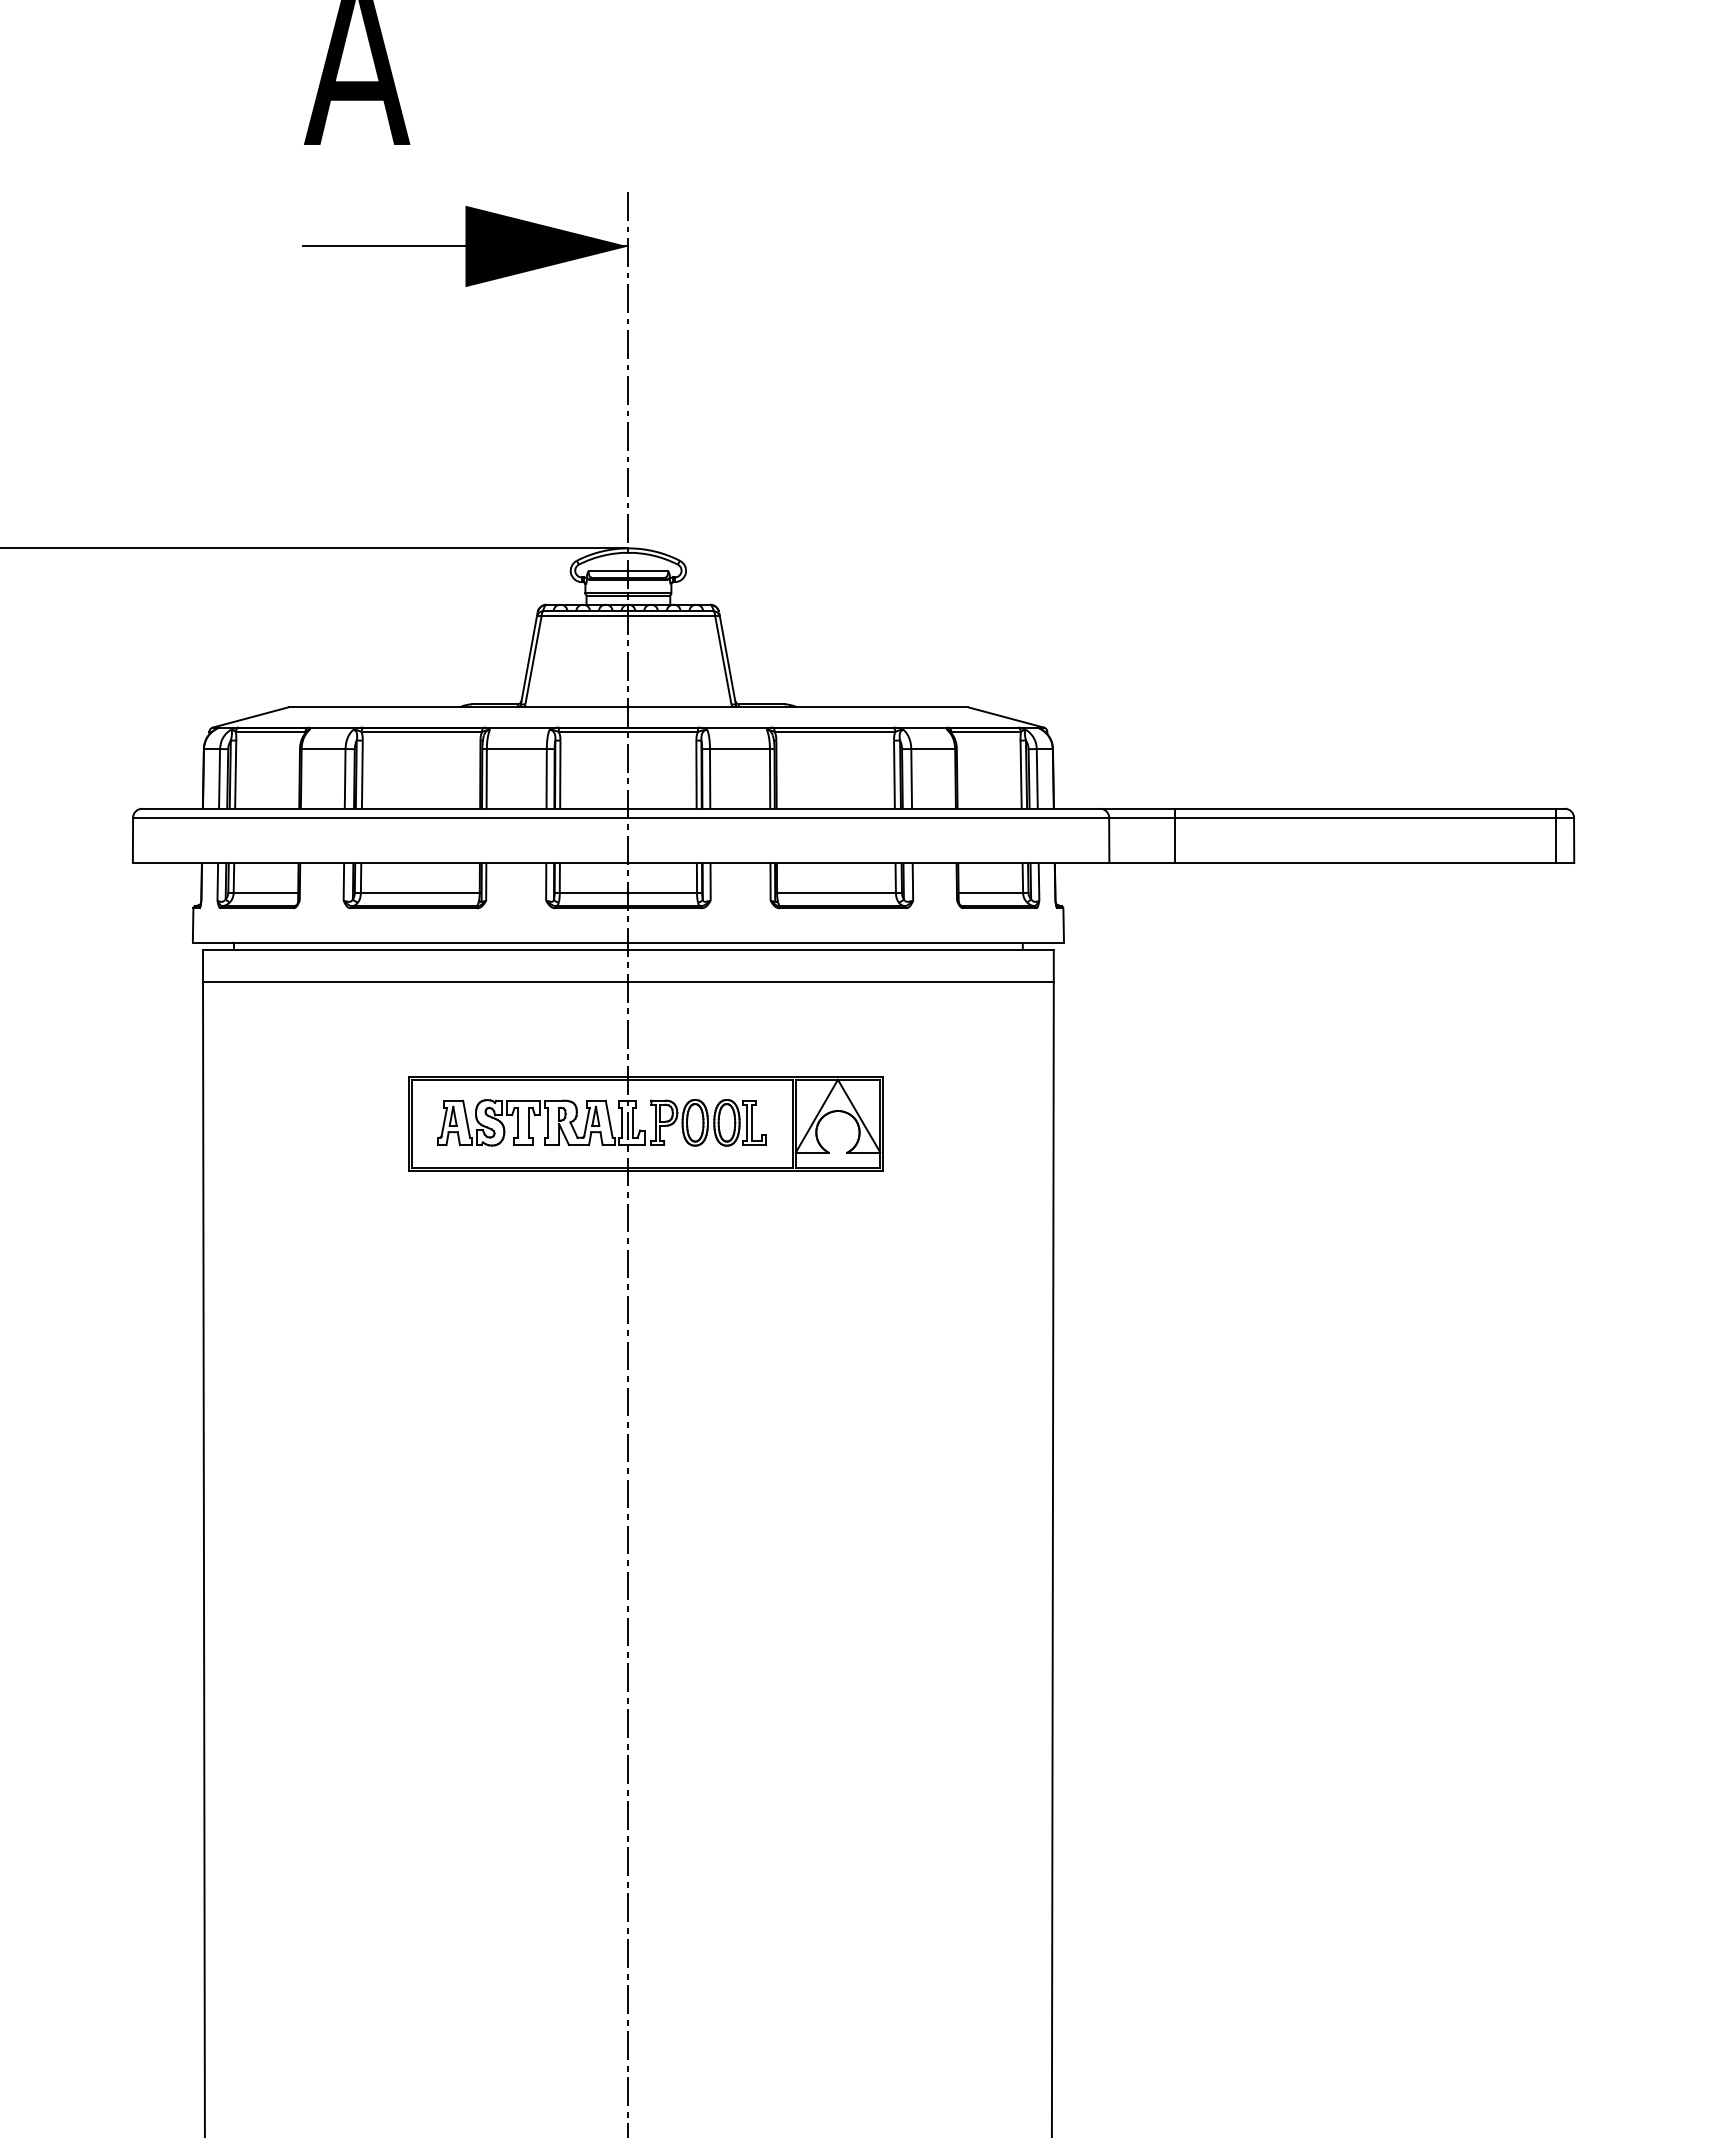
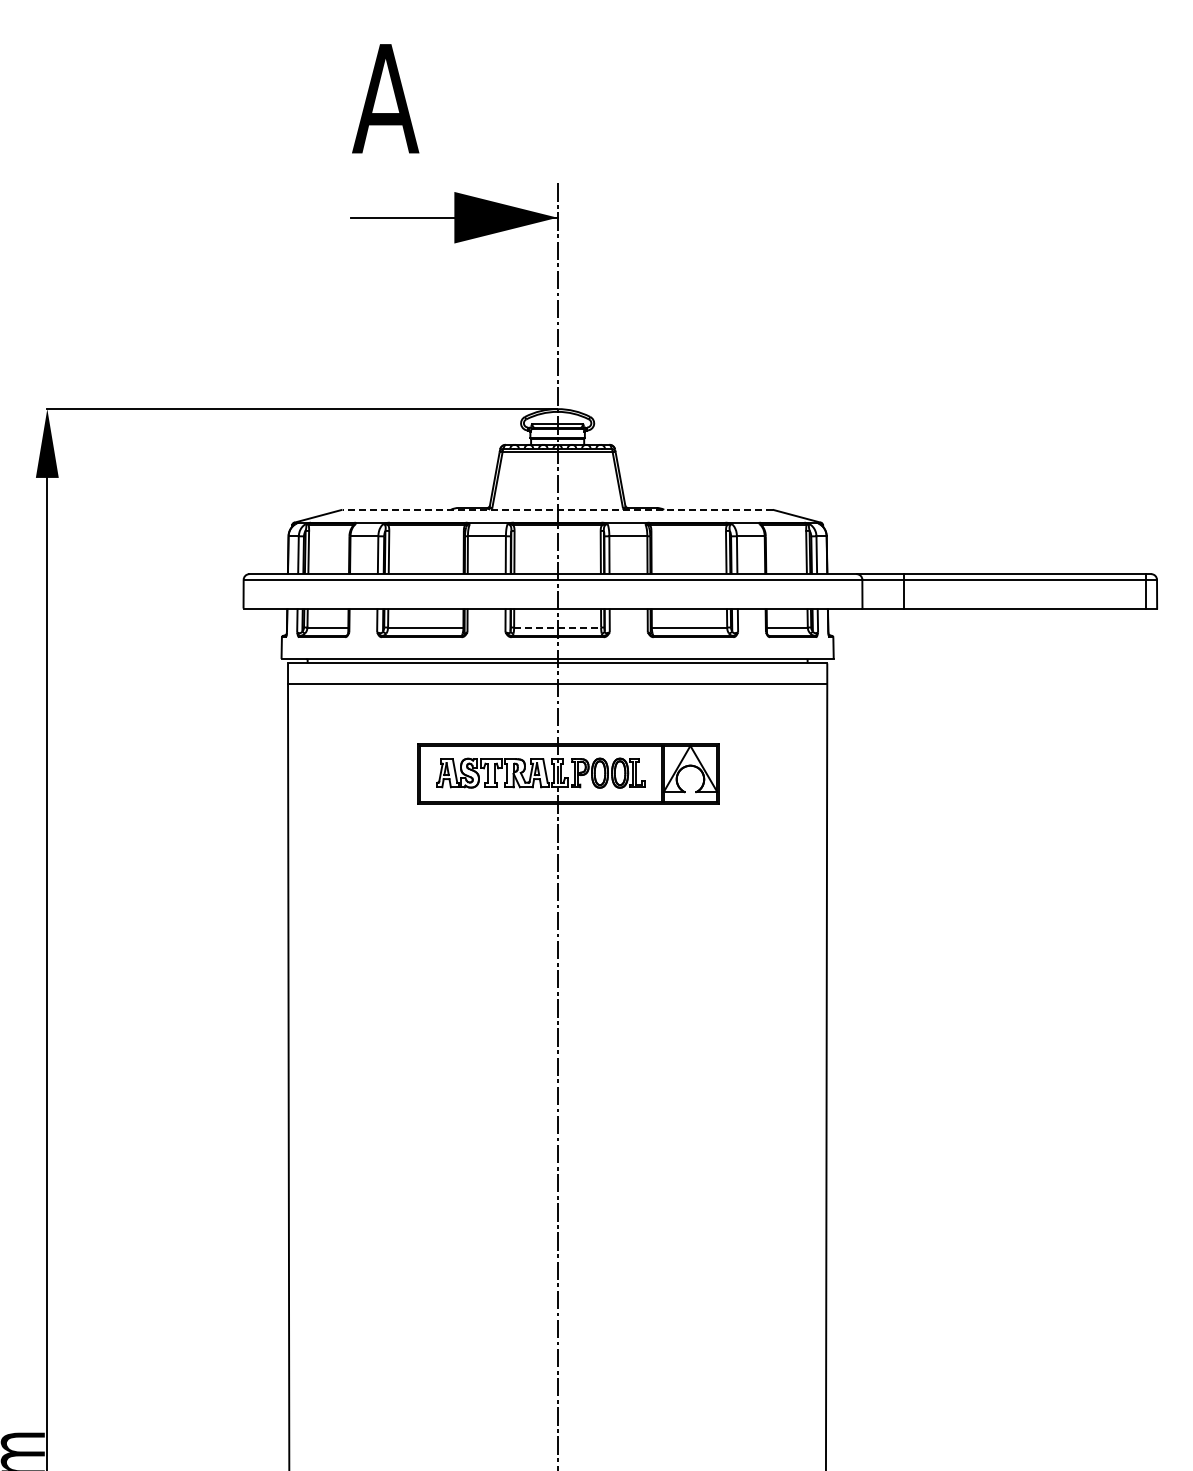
line: (628, 706) -> (557, 509), solid -> dashed
line: (629, 892) -> (558, 627), solid -> dashed

